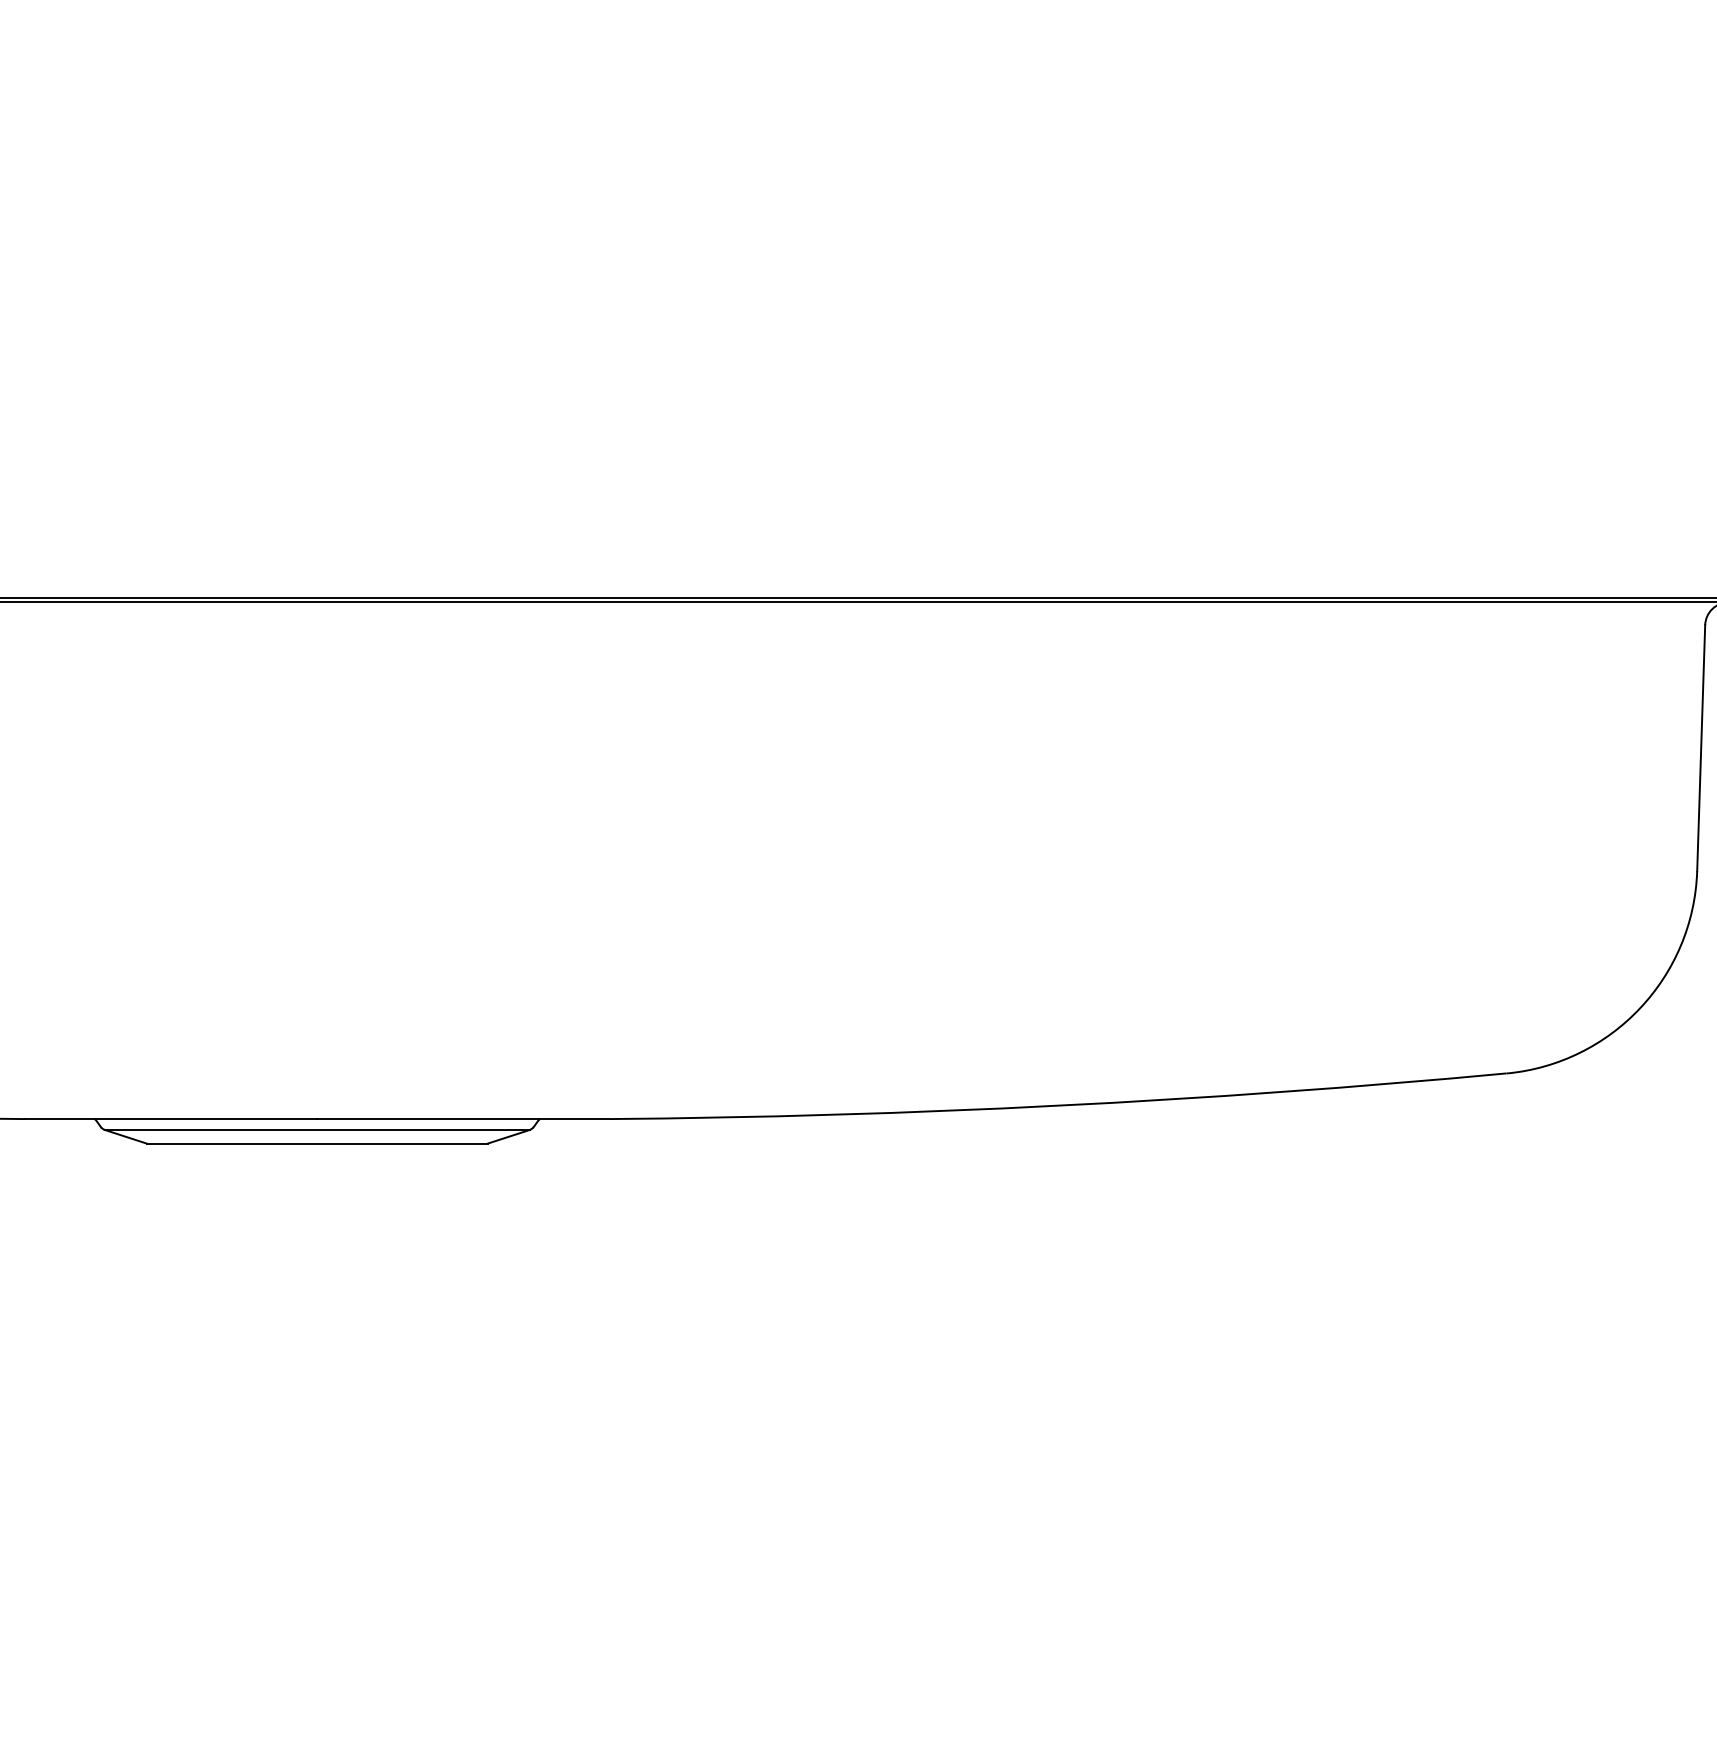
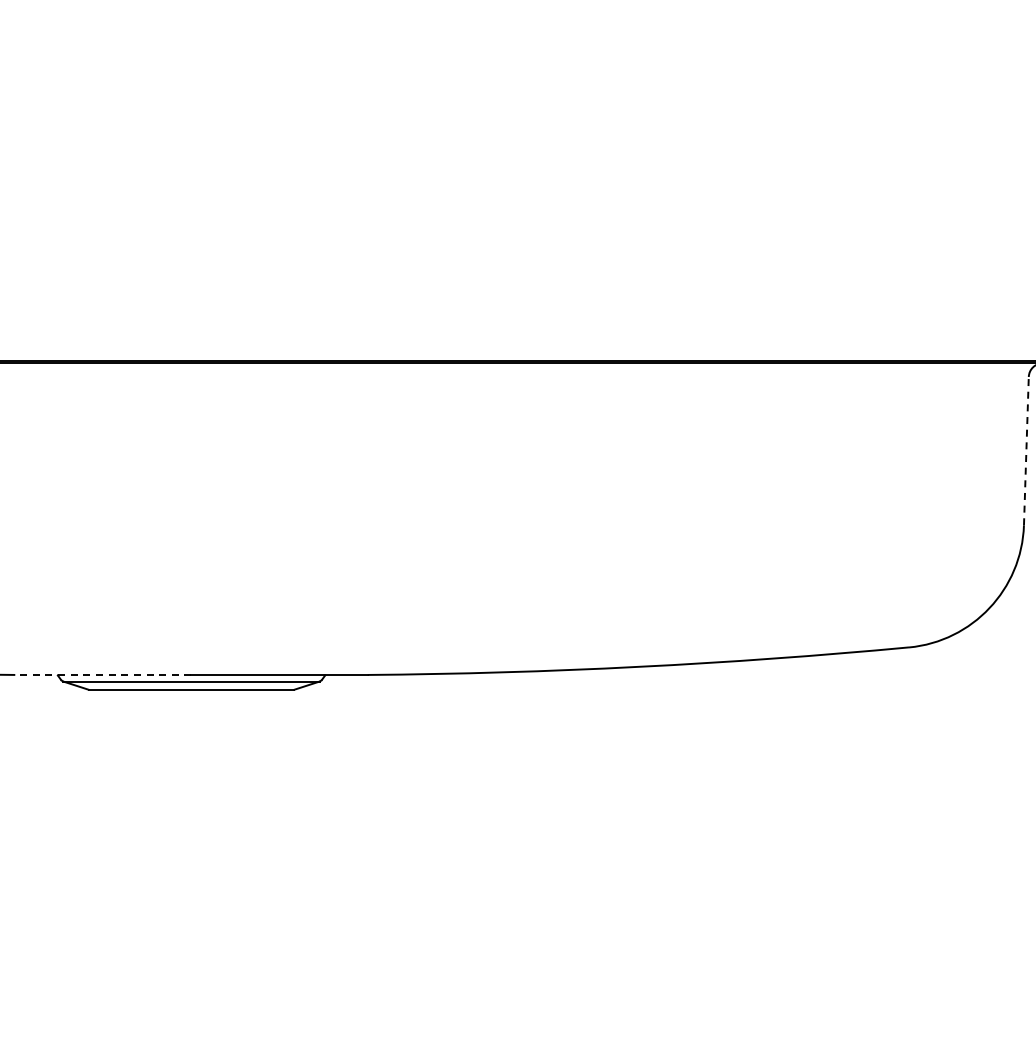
line: (1701, 747) -> (1026, 450), solid -> dashed
line: (169, 1118) -> (102, 674), solid -> dashed

